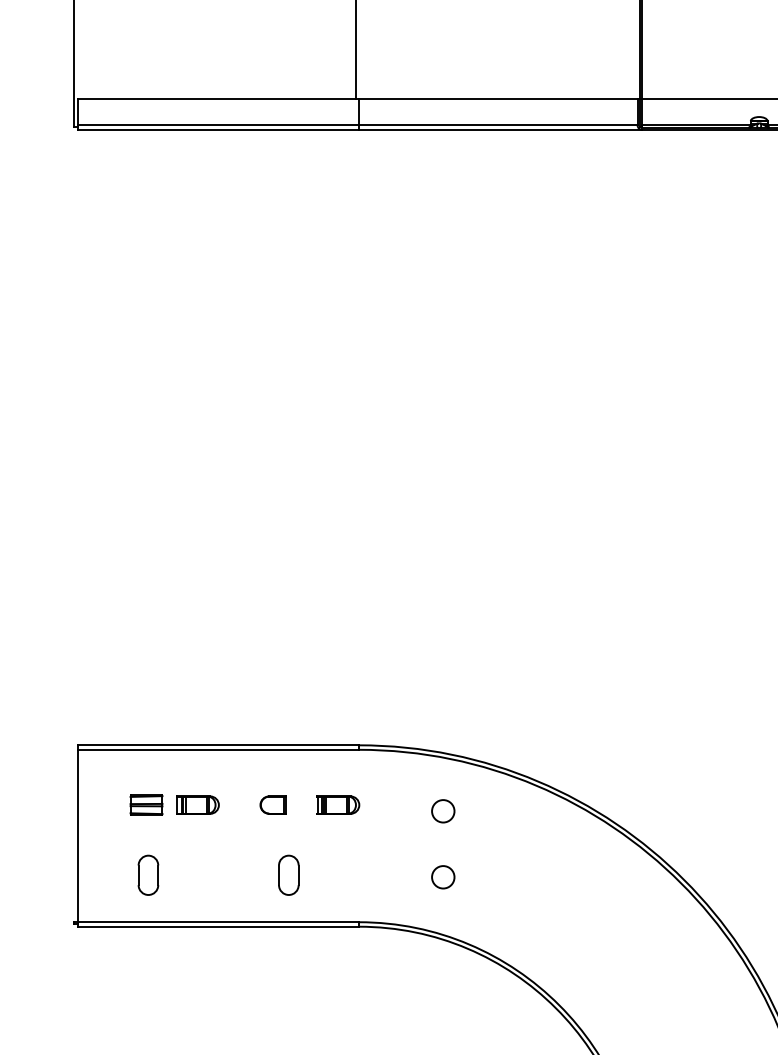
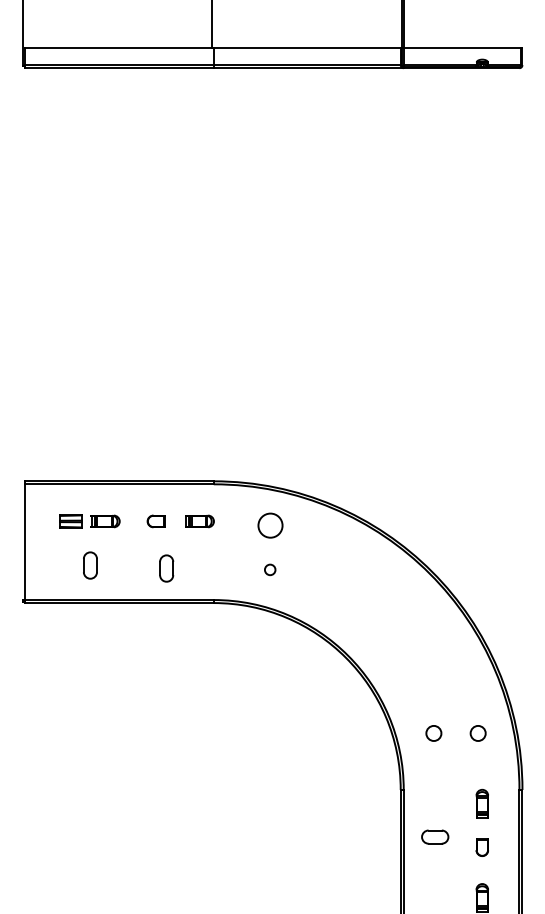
circle: (442, 811) -> (269, 525), size x1.6
part: (148, 875) -> (90, 565), moved
circle: (442, 876) -> (269, 569), size x0.7

